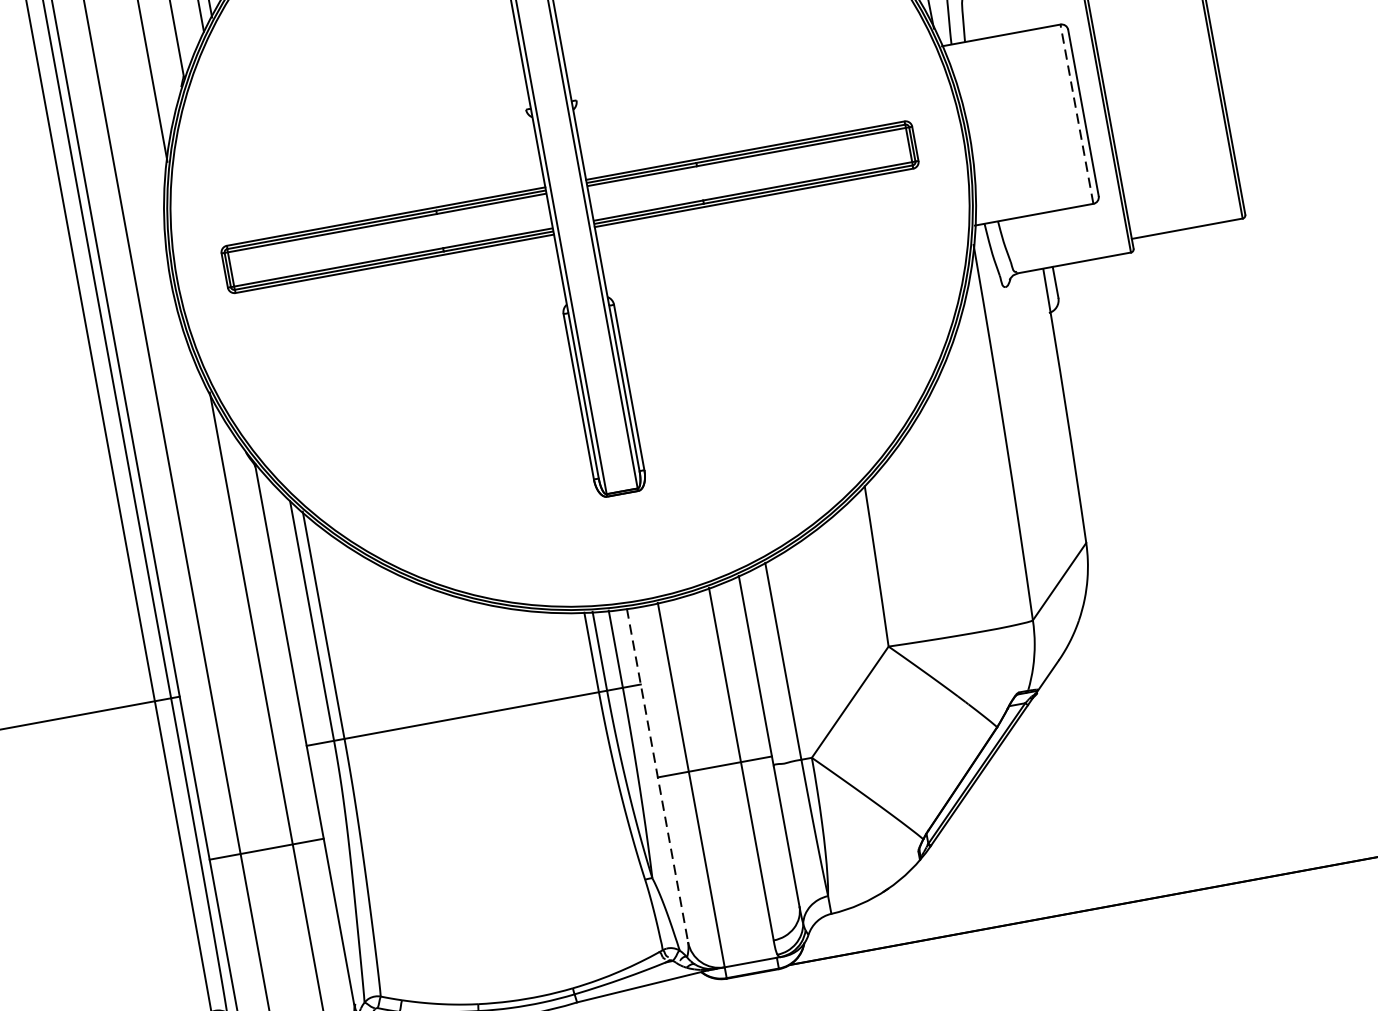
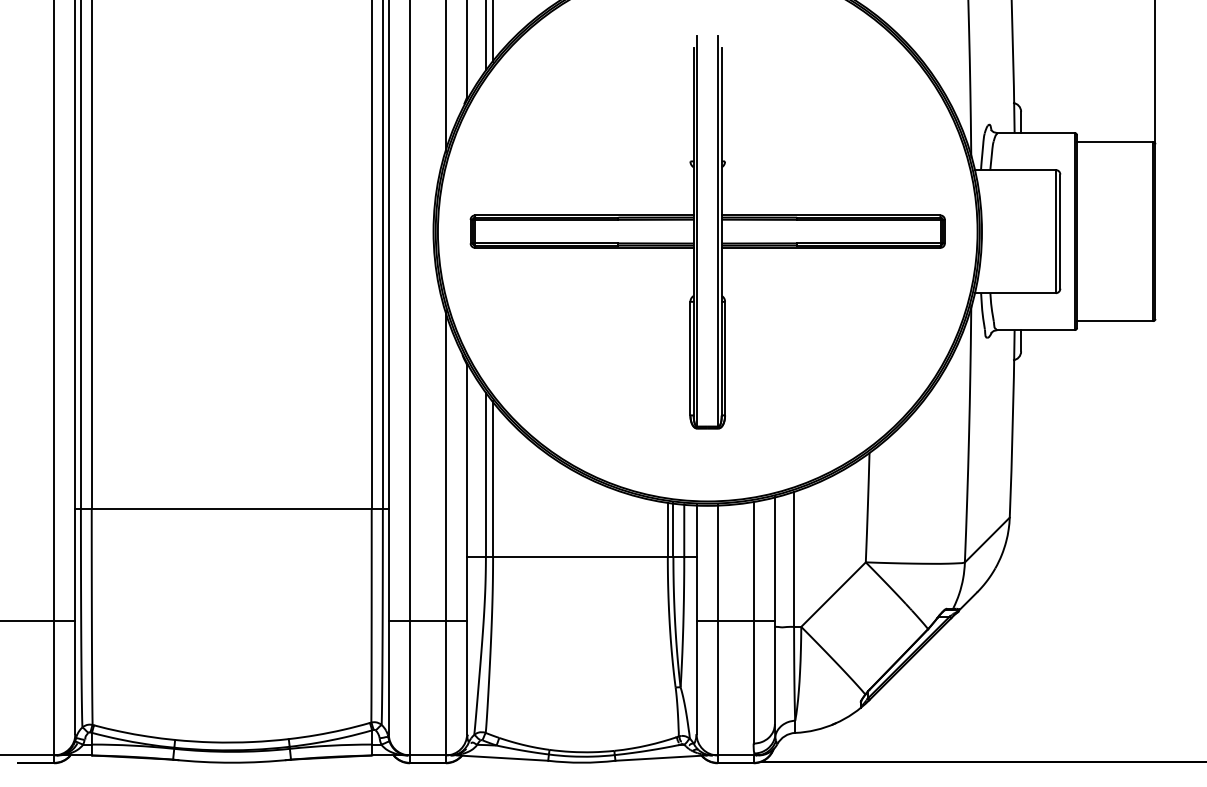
line: (1076, 114) -> (1055, 231), dashed -> solid
line: (657, 775) -> (696, 619), dashed -> solid

